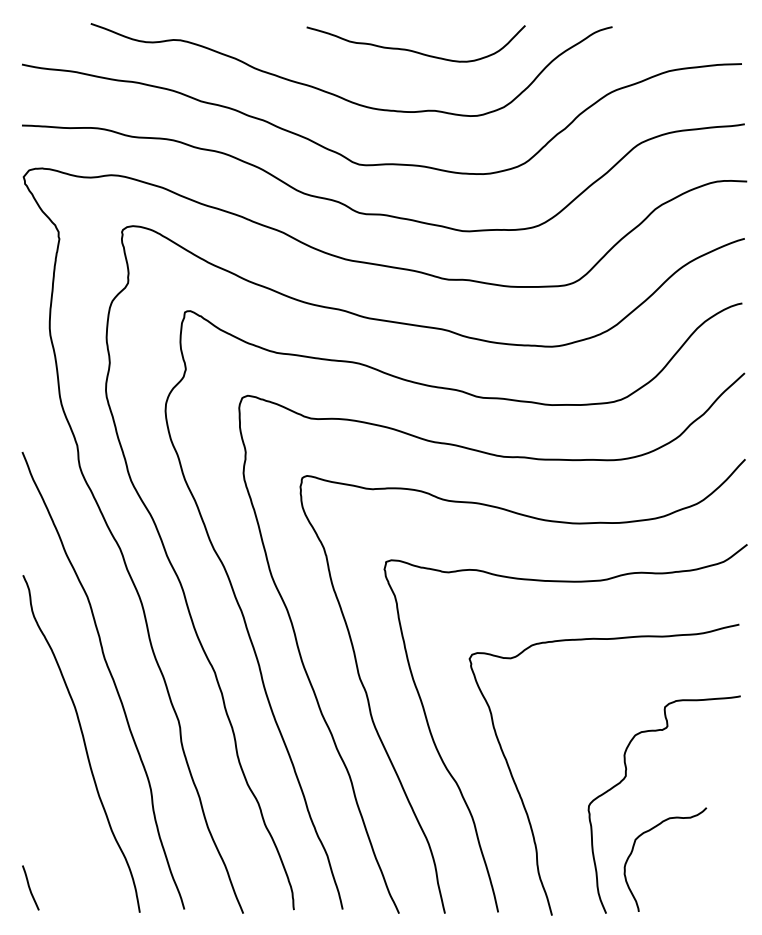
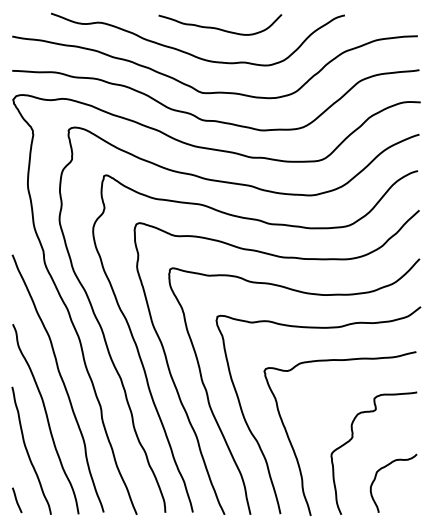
curve: (416, 50) -> (220, 28), moved
curve: (50, 801) -> (28, 451), added
curve: (650, 831) -> (385, 467), moved

